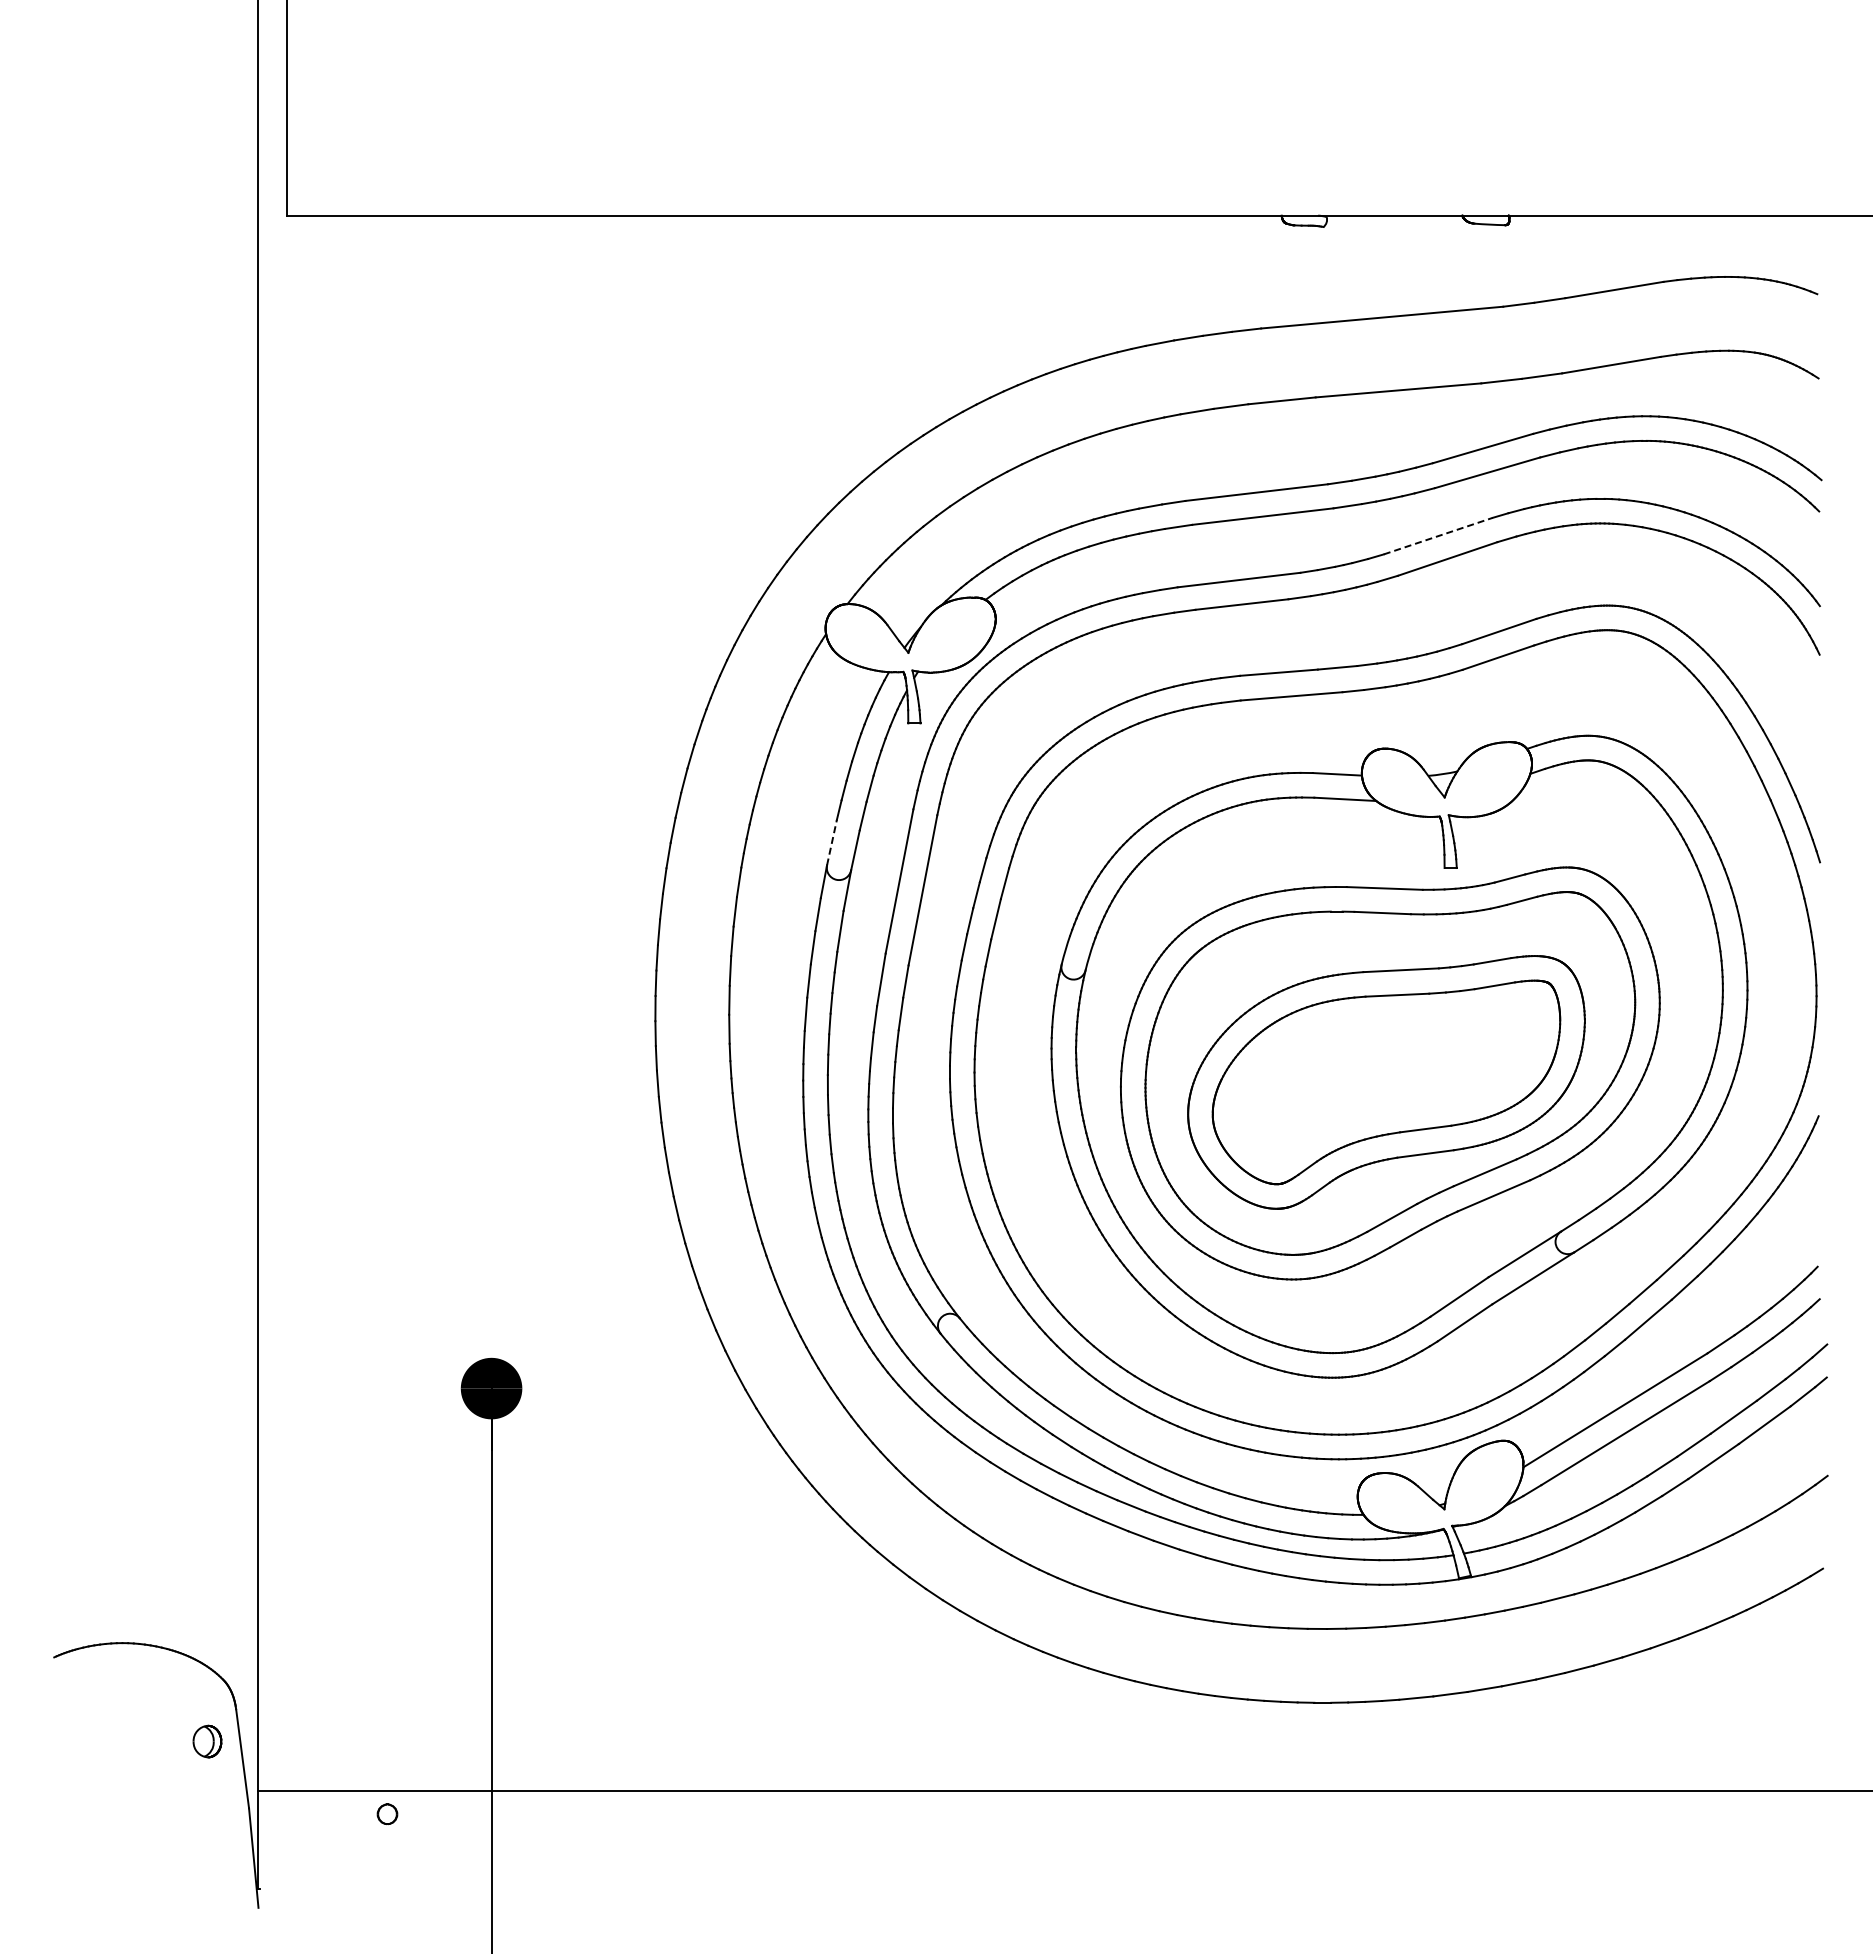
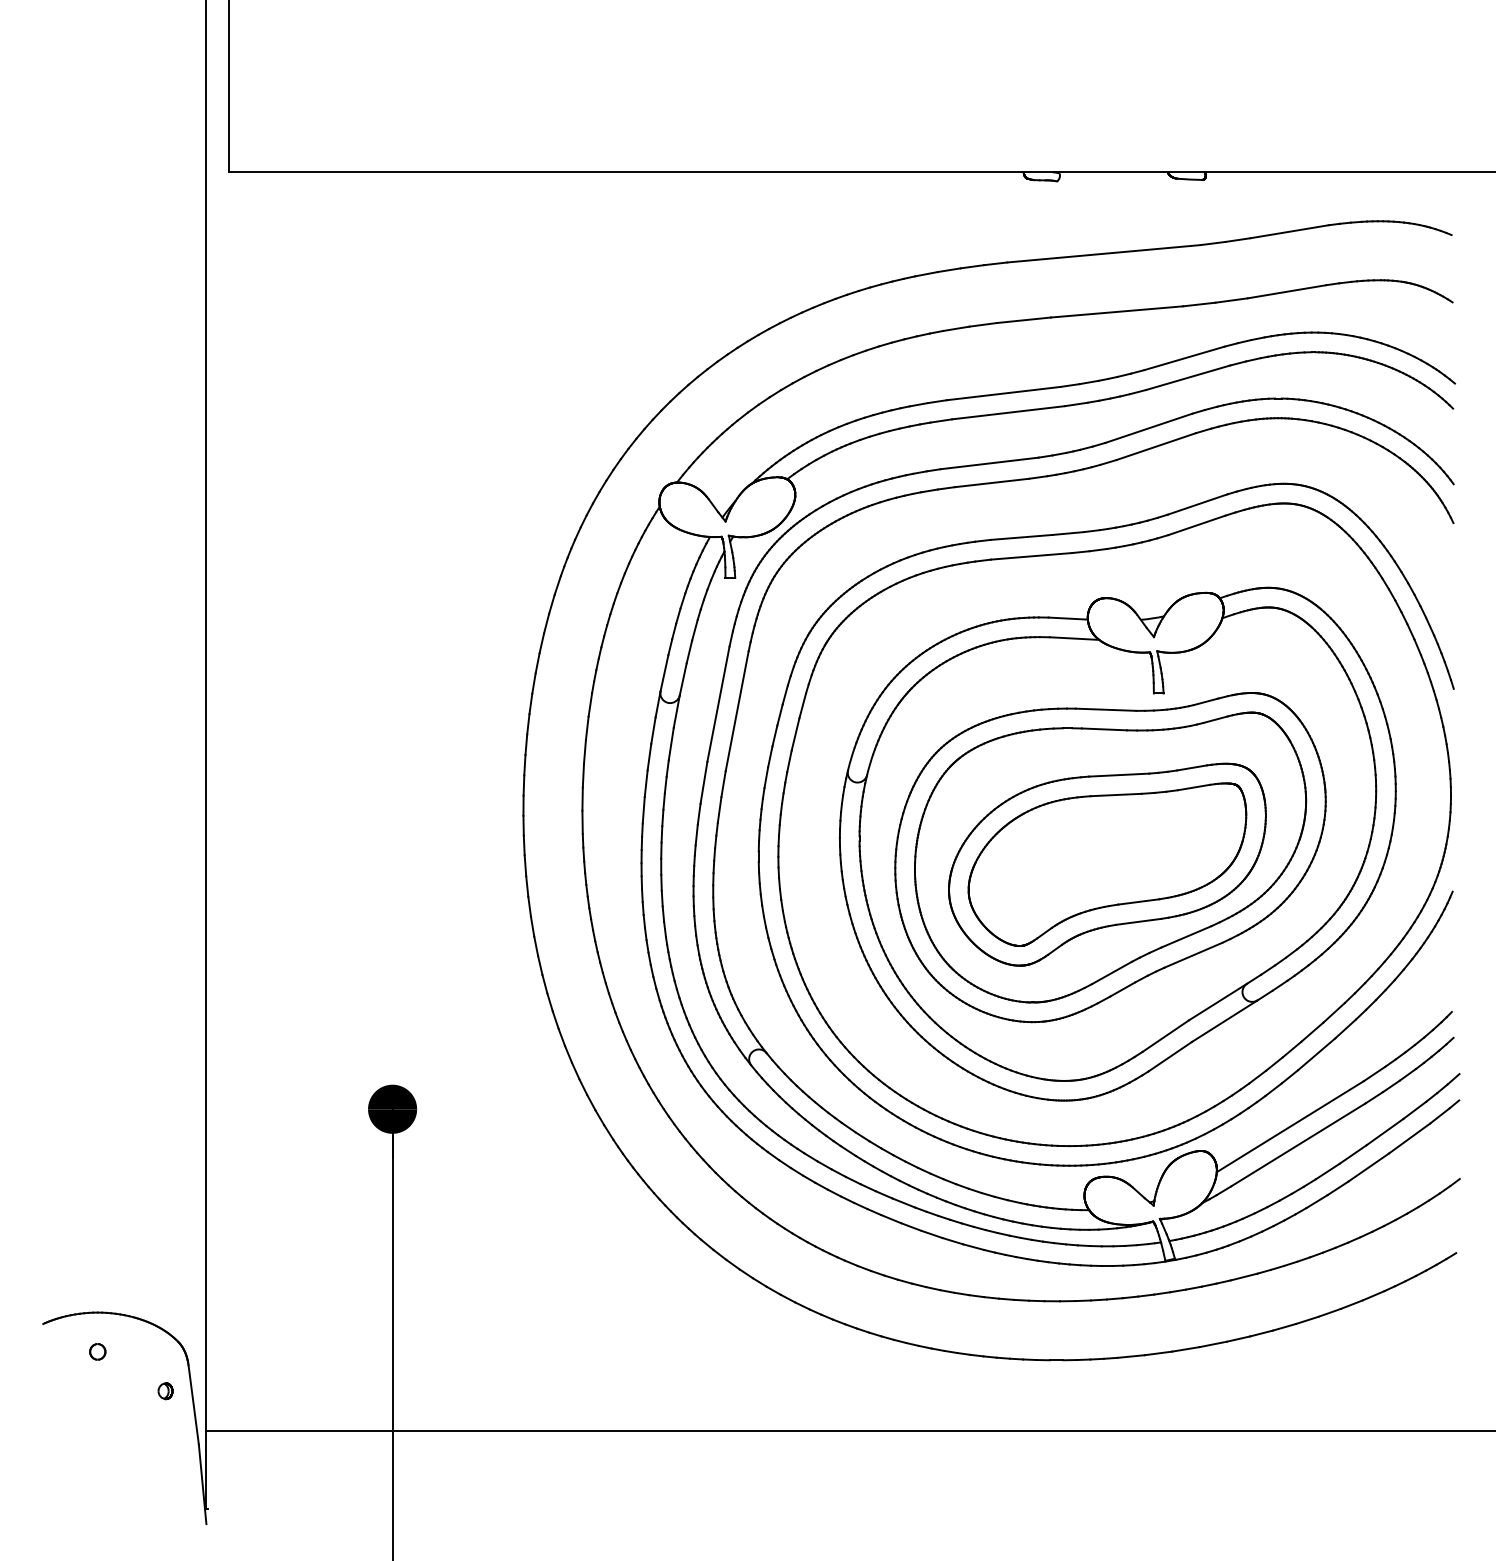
line: (1438, 536) -> (1148, 428), dashed -> solid
line: (832, 842) -> (664, 673), dashed -> solid
part: (206, 1741) -> (164, 1391), size x0.62
part: (387, 1814) -> (97, 1352), moved

